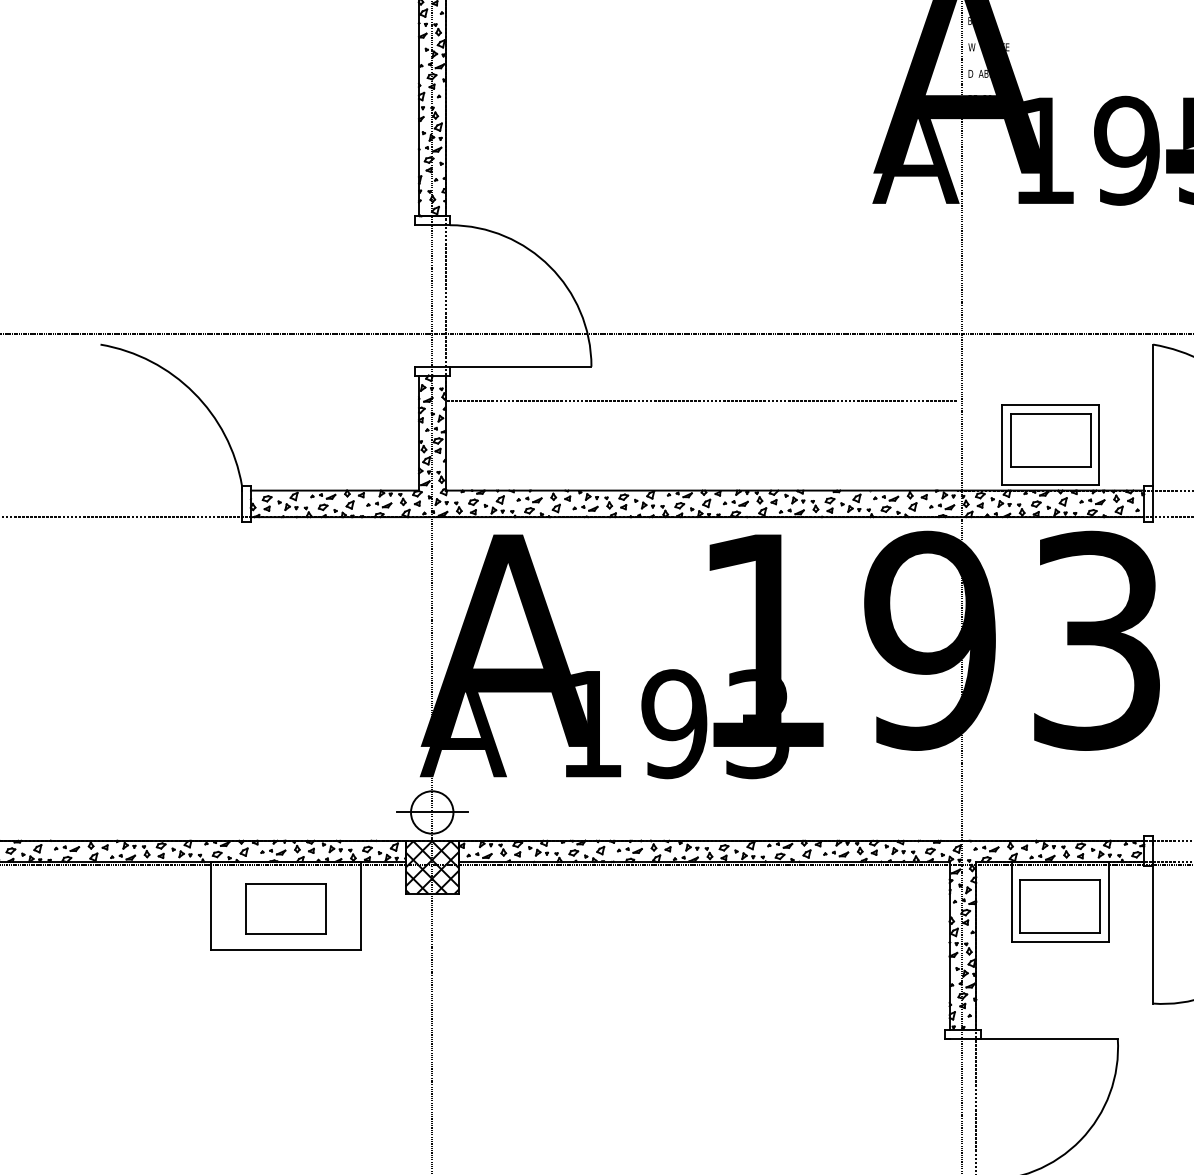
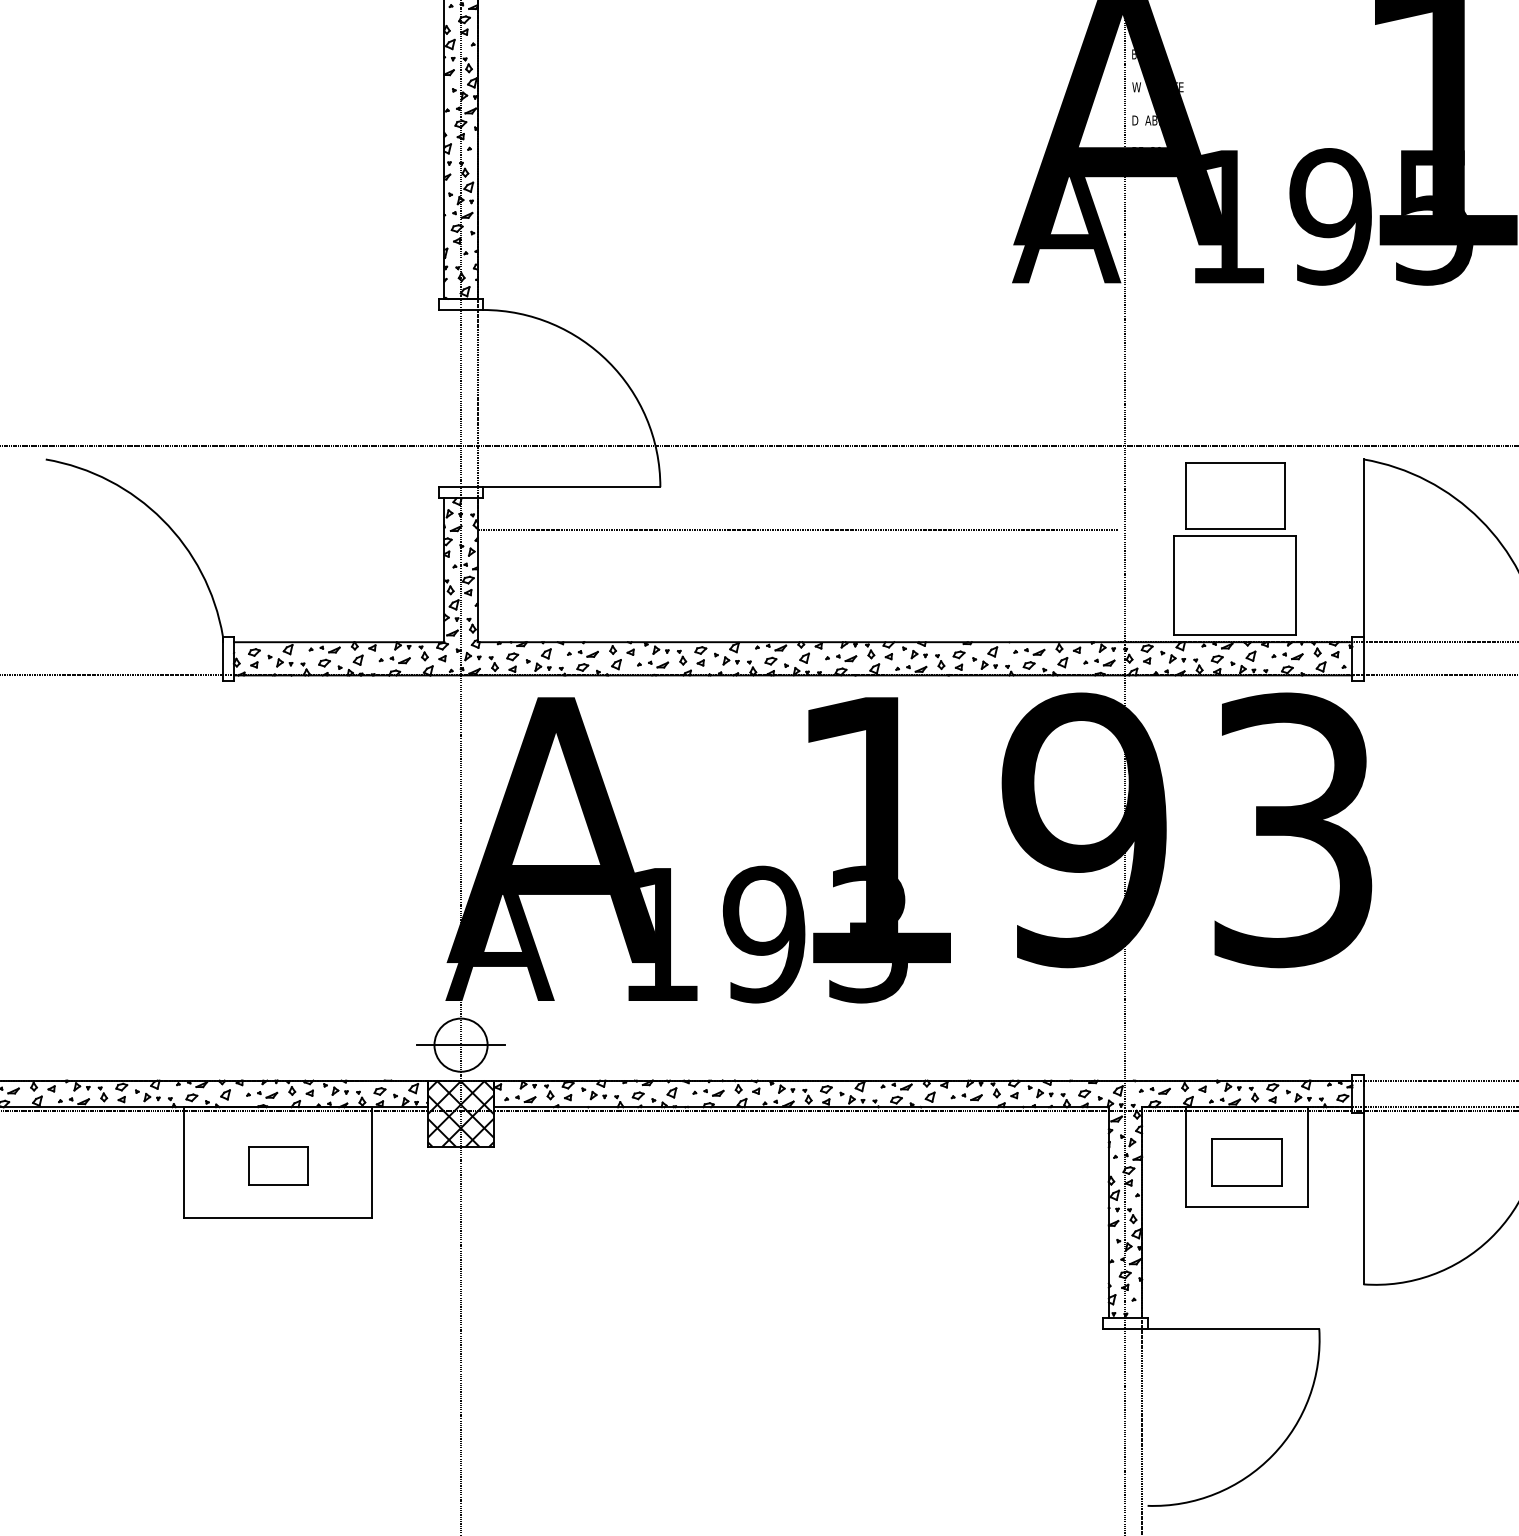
part: (1050, 440) -> (1235, 495), moved
part: (1059, 906) -> (1246, 1162), size x0.7
part: (286, 908) -> (278, 1165), size x0.6

